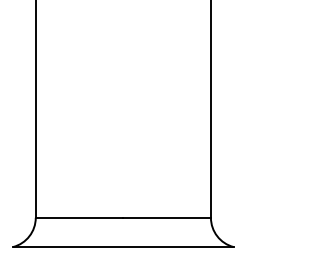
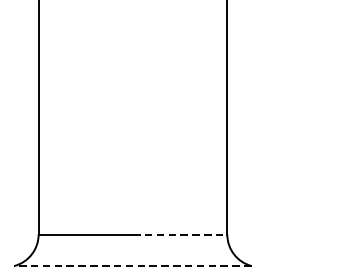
line: (167, 217) -> (180, 234), solid -> dashed
line: (122, 247) -> (132, 266), solid -> dashed

